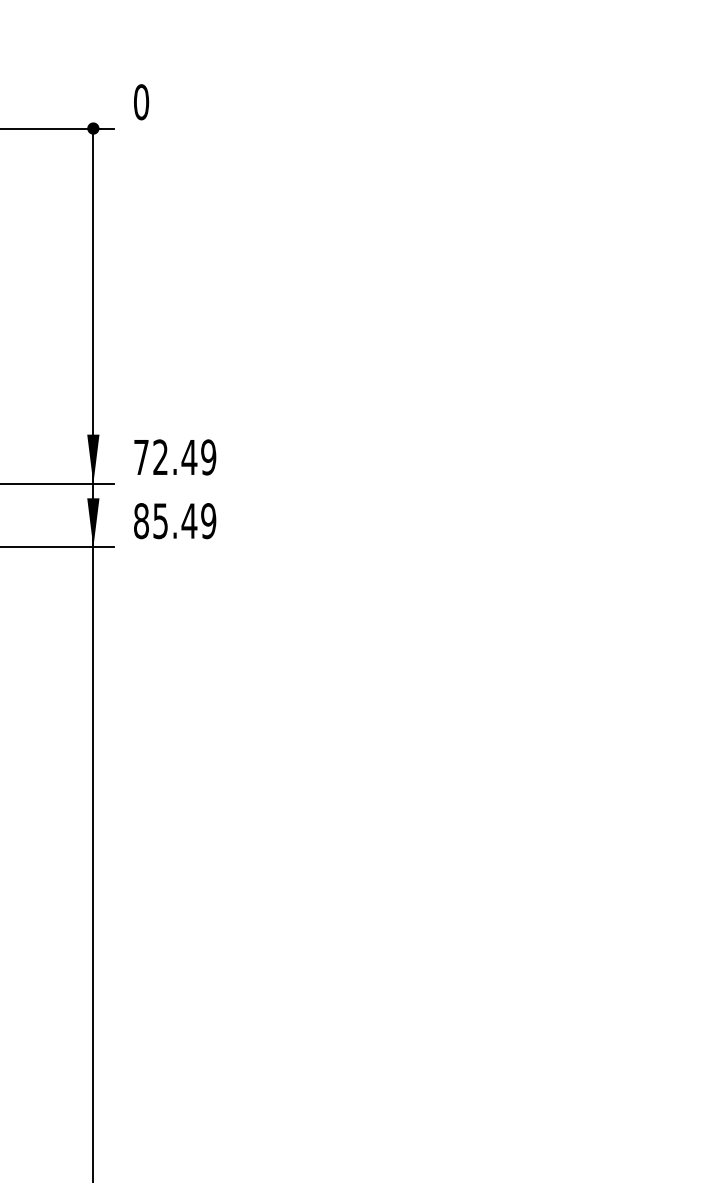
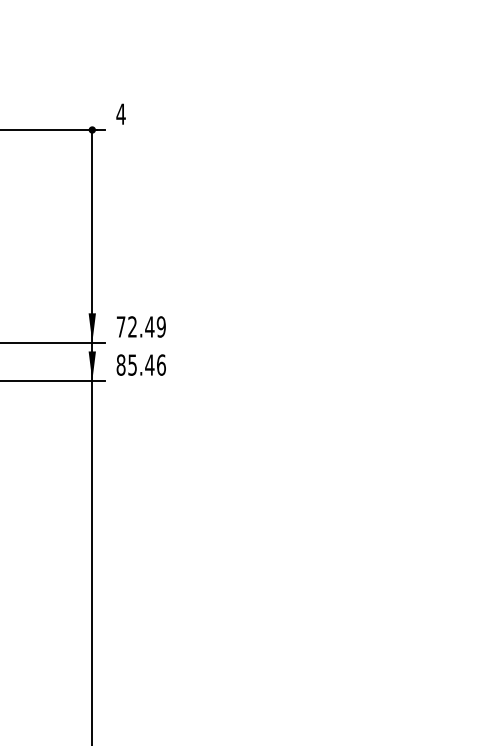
text: (140, 101) -> (120, 113), 0 -> 4
text: (207, 520) -> (160, 364), 85.49 -> 85.46

